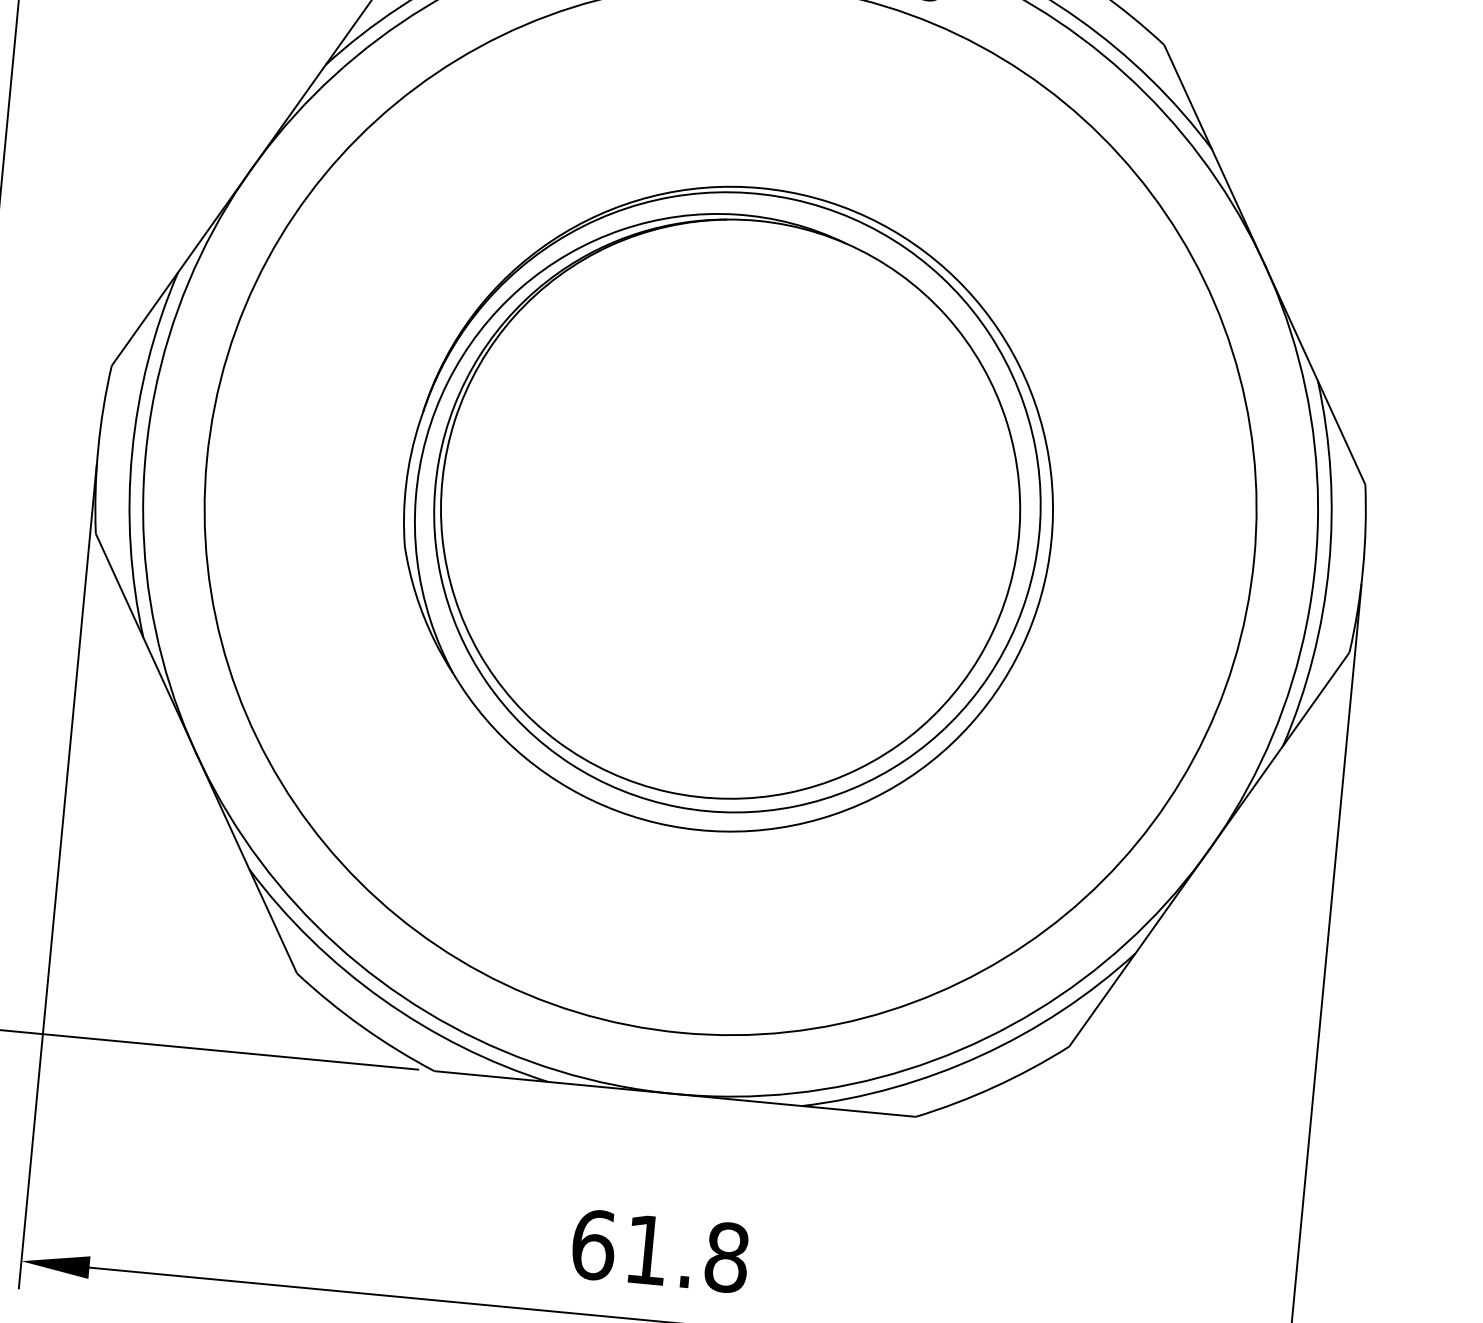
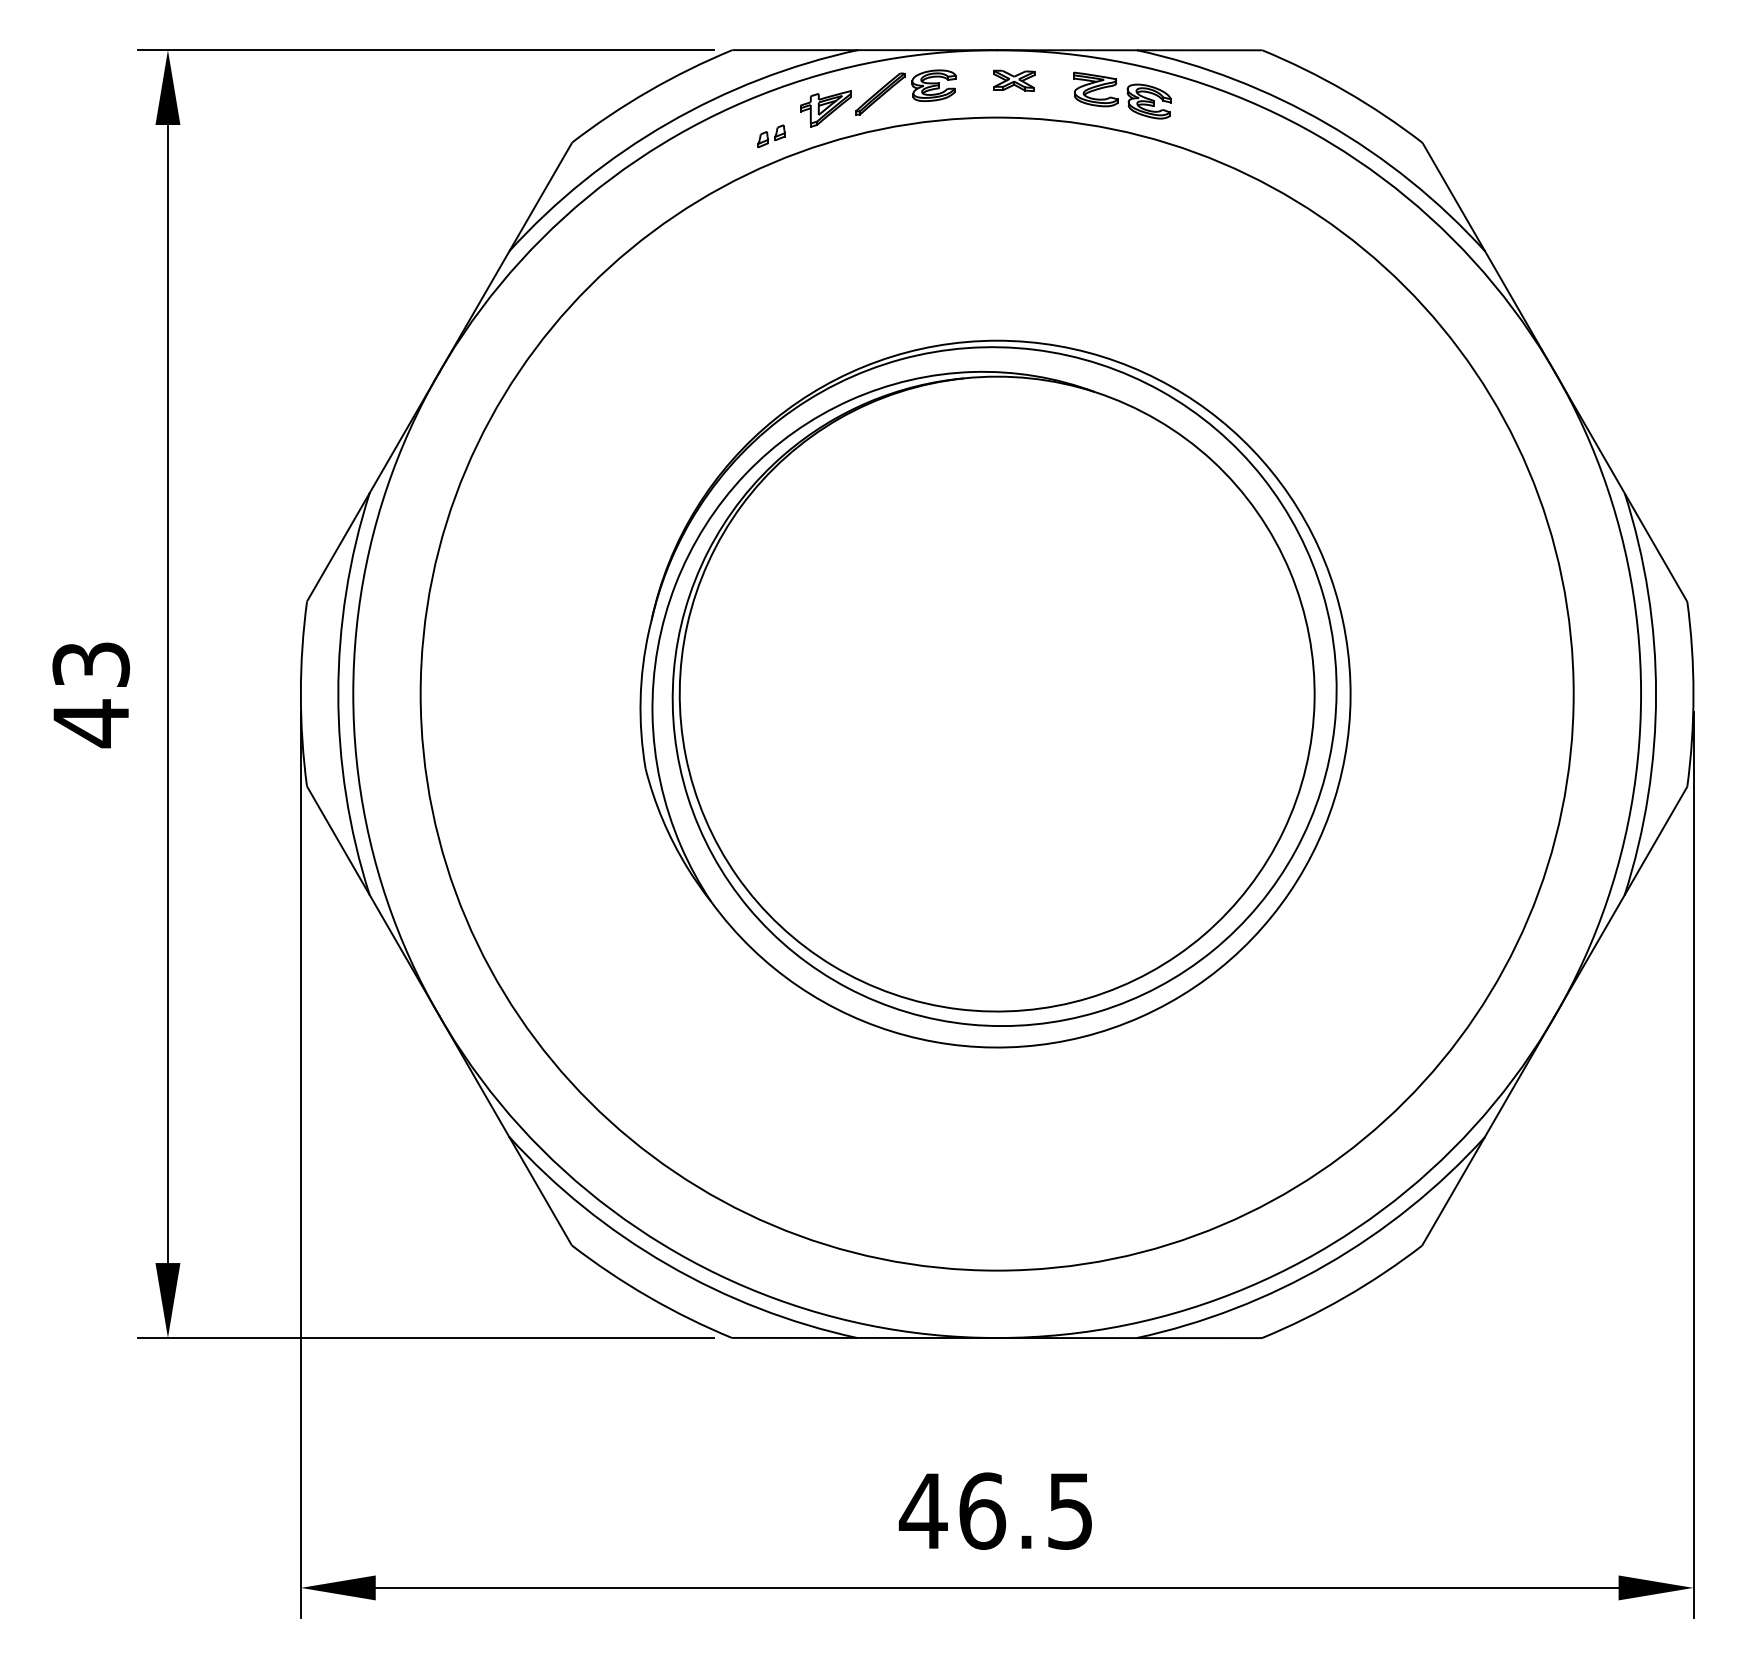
text: (658, 1250) -> (995, 1510), 61.8 -> 46.5

